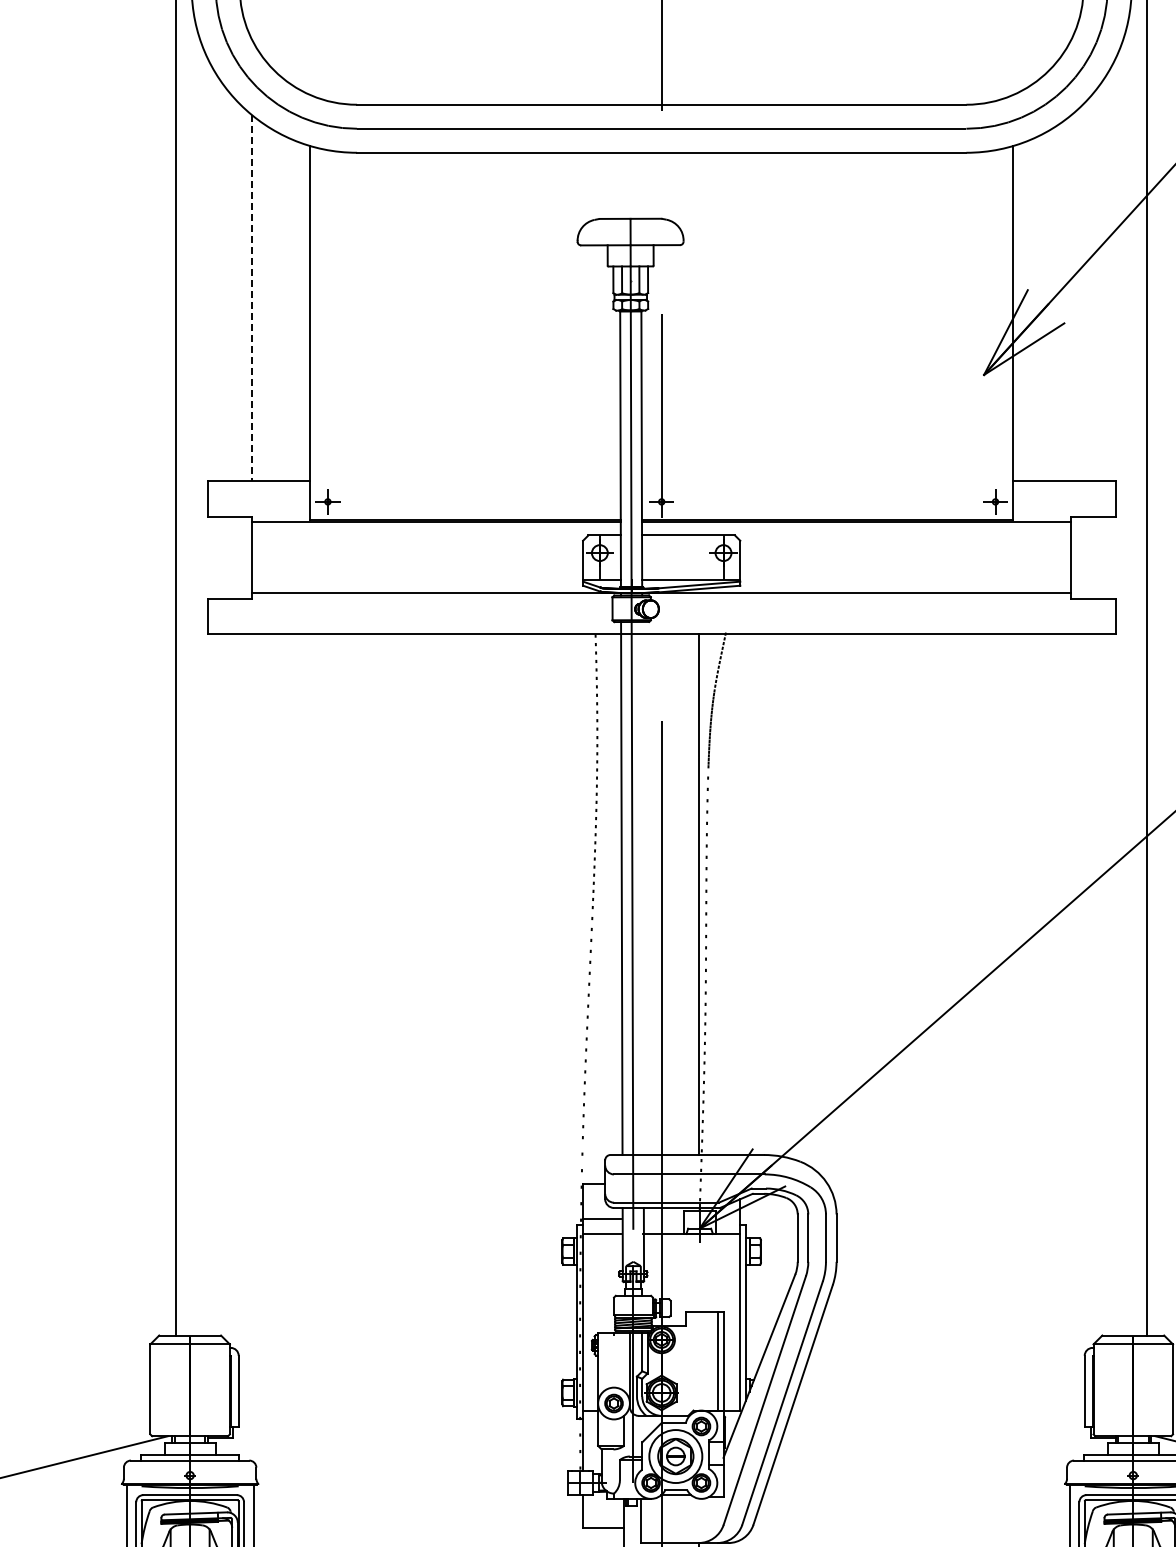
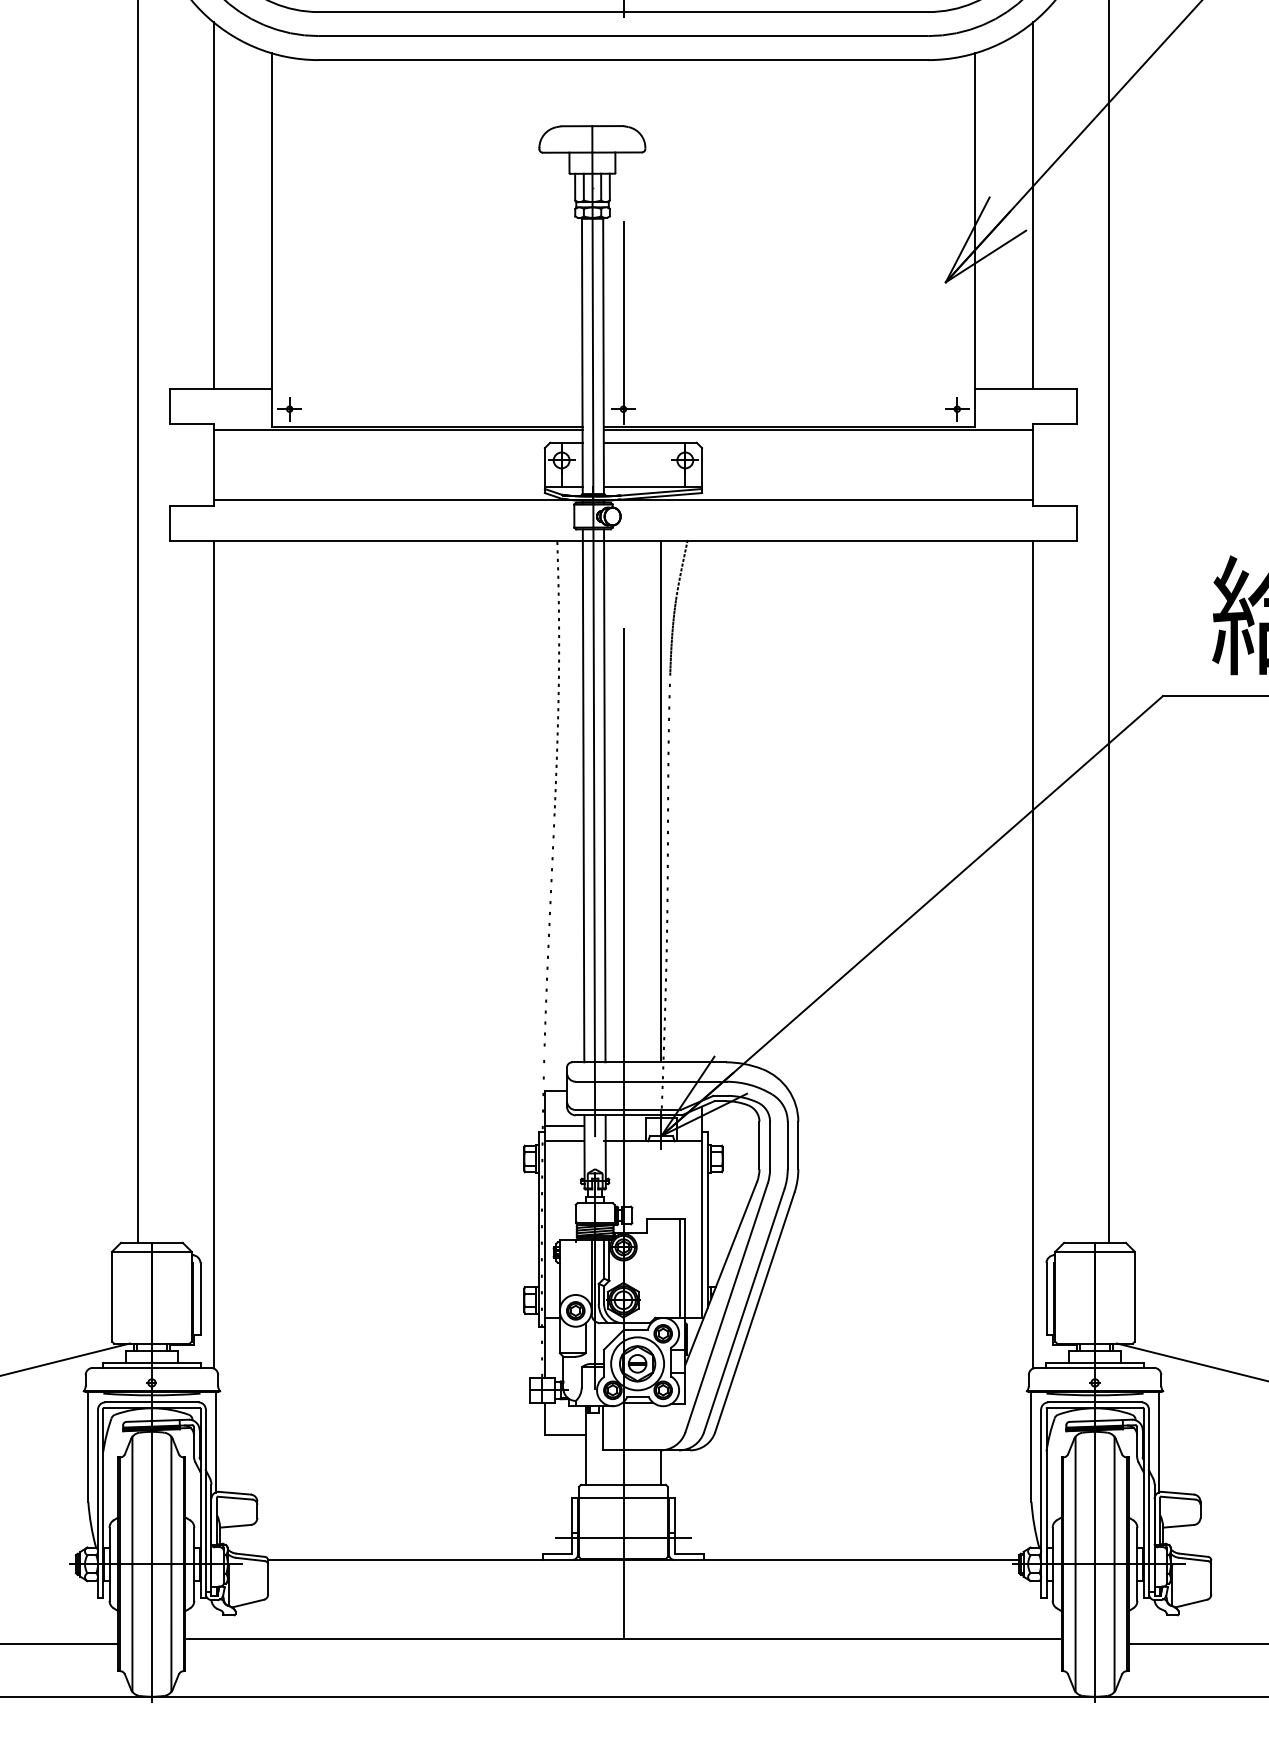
line: (1071, 298) -> (1033, 205), added
line: (251, 299) -> (213, 206), dashed -> solid
line: (642, 888) -> (604, 795), added
line: (251, 1047) -> (213, 954), added
line: (1071, 1047) -> (1033, 954), added

